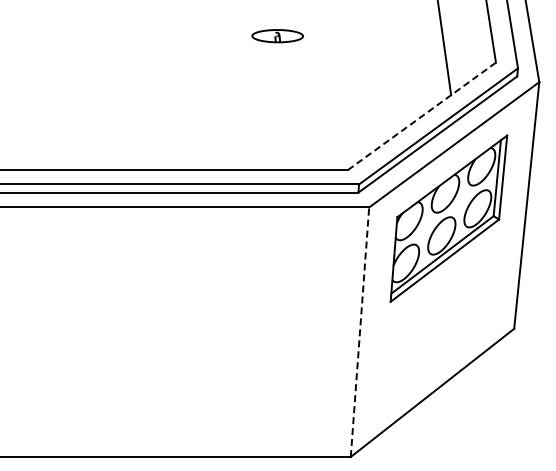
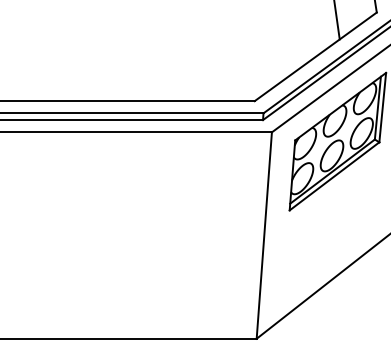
line: (421, 116) -> (315, 57), dashed -> solid
line: (360, 331) -> (264, 234), dashed -> solid

